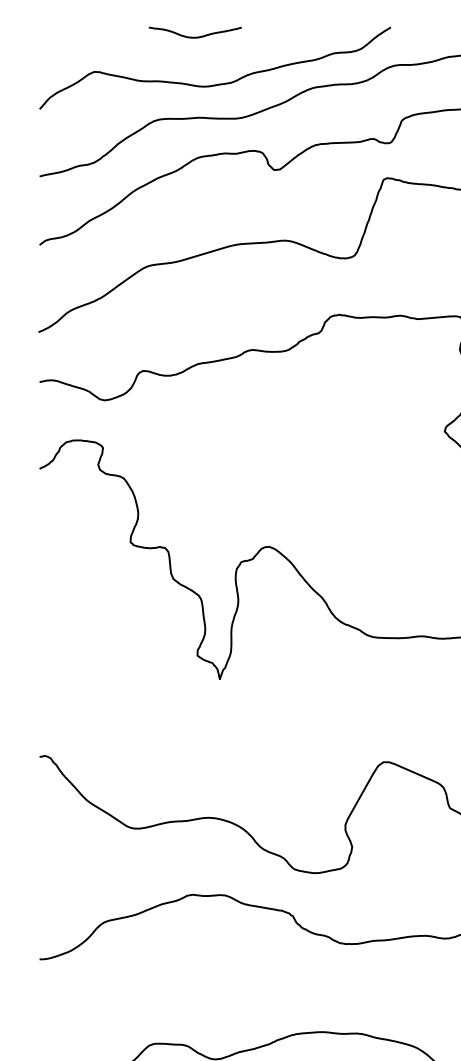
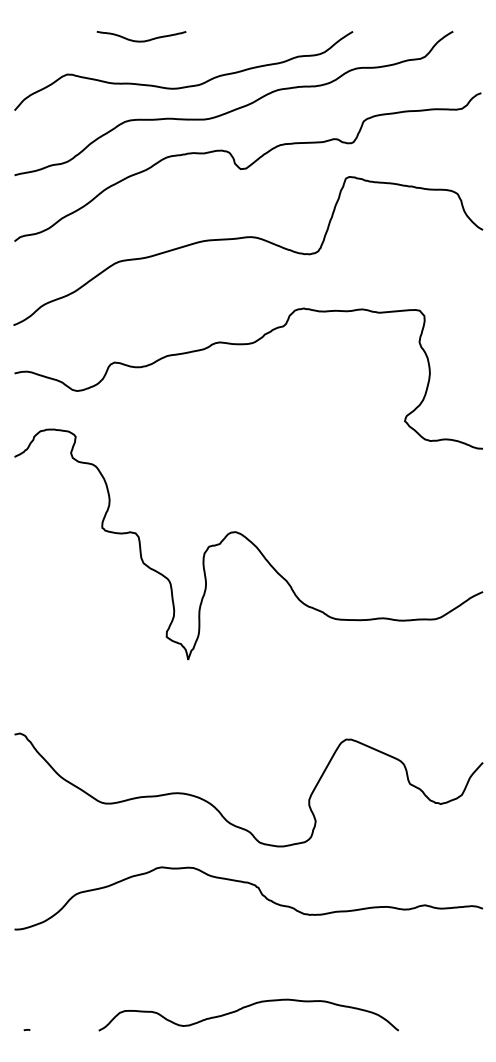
curve: (195, 36) -> (141, 40), moved

